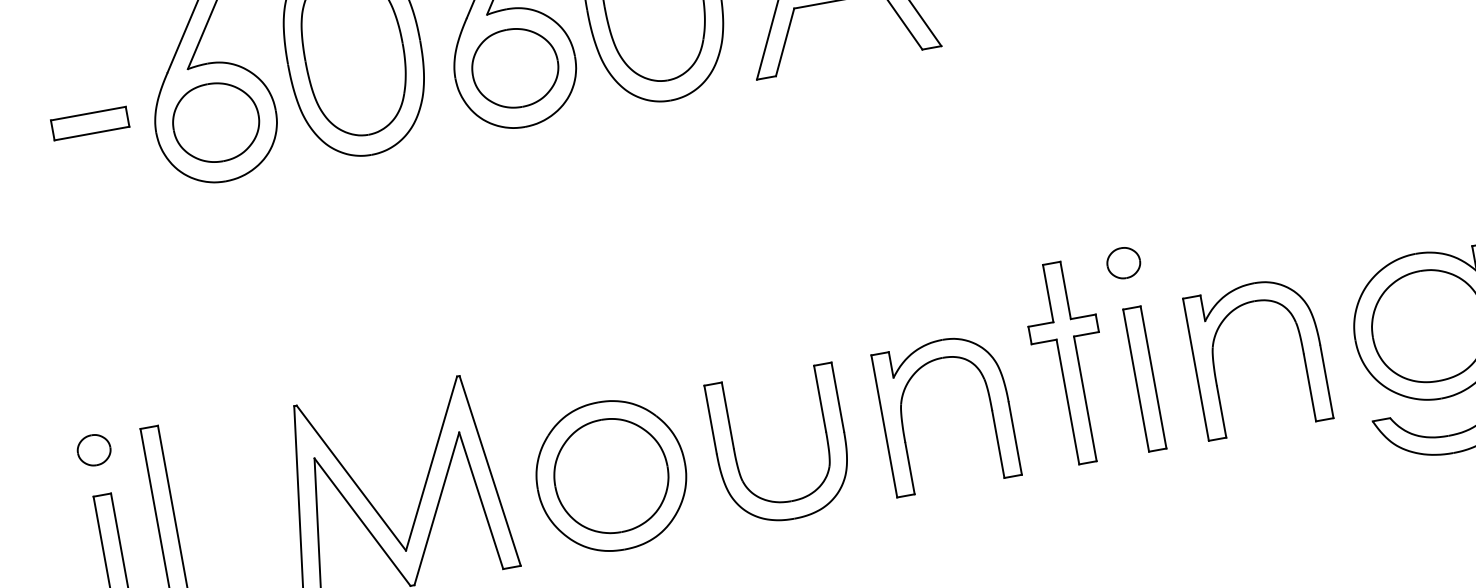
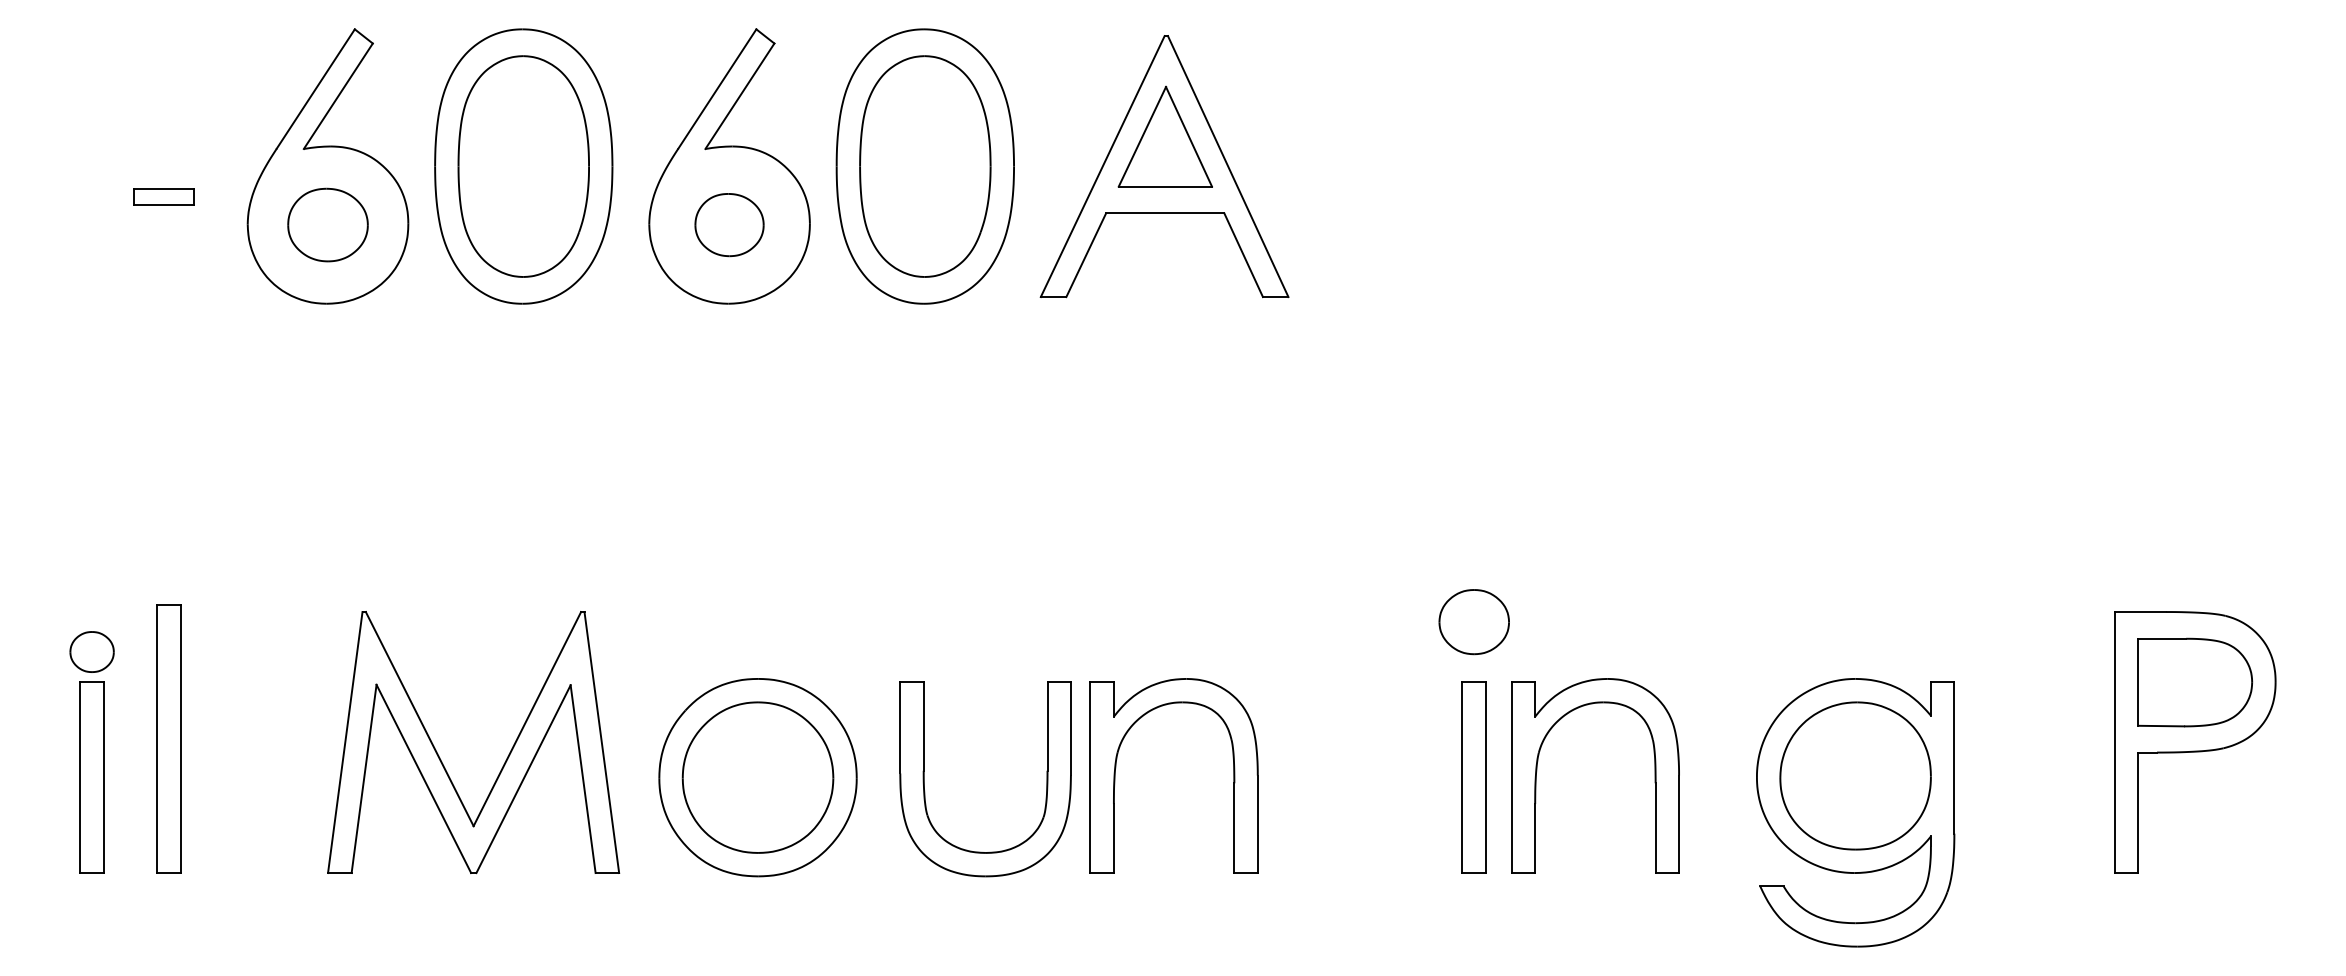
part: (515, 67) -> (729, 224), size x0.6
part: (215, 122) -> (327, 224), size x0.7
part: (89, 123) -> (163, 196), size x0.6
part: (1123, 262) -> (1473, 621), size x1.6
part: (1214, 361) -> (1537, 771), moved
part: (1069, 362) -> (1380, 738), removed
part: (902, 415) -> (1116, 767), moved
part: (93, 449) -> (91, 651), moved

